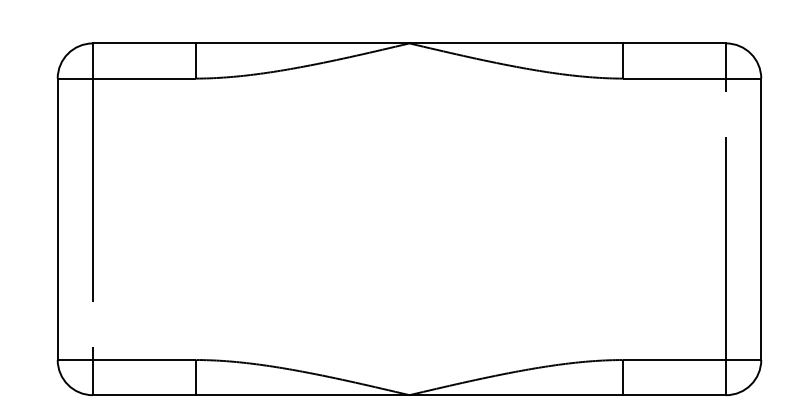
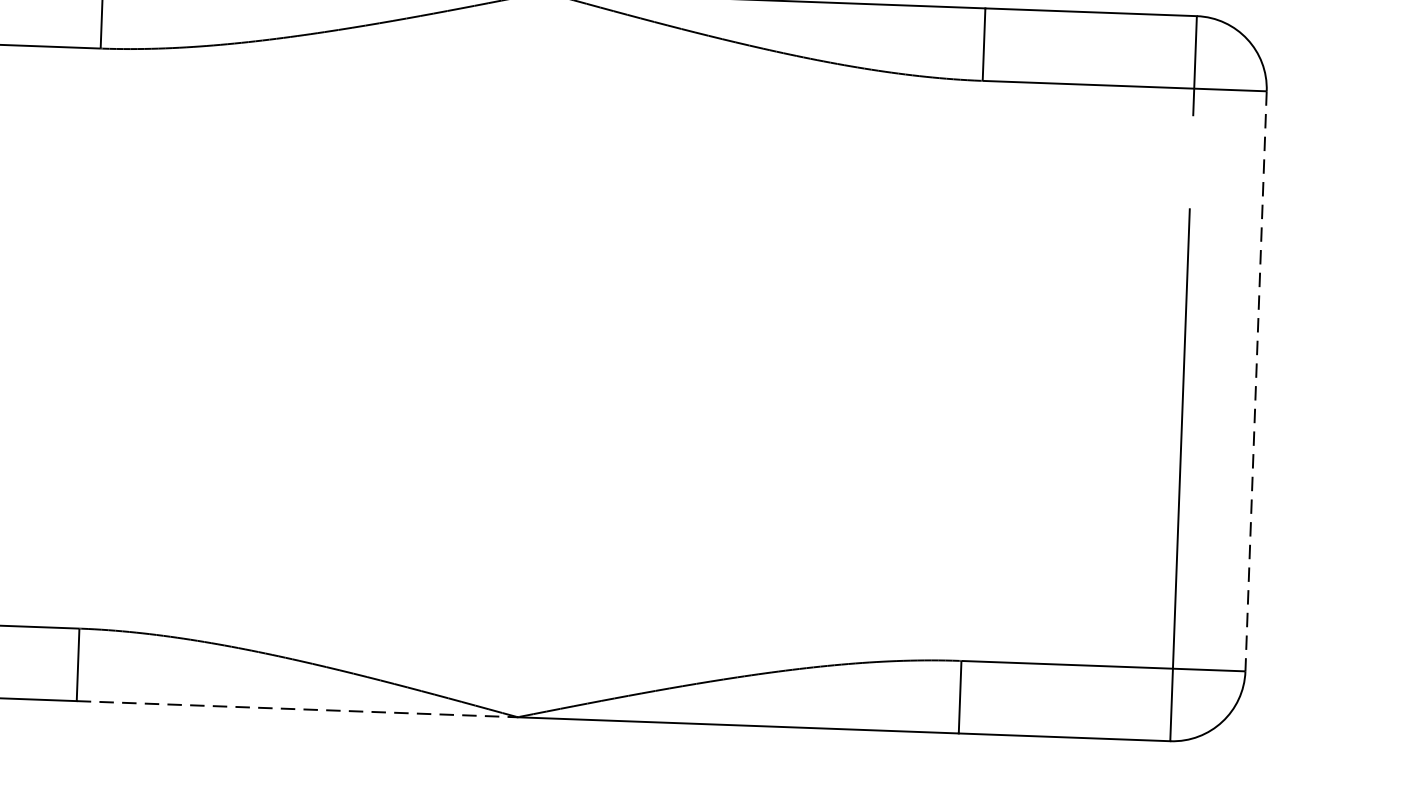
line: (761, 219) -> (1256, 381), solid -> dashed
line: (302, 395) -> (297, 709), solid -> dashed

